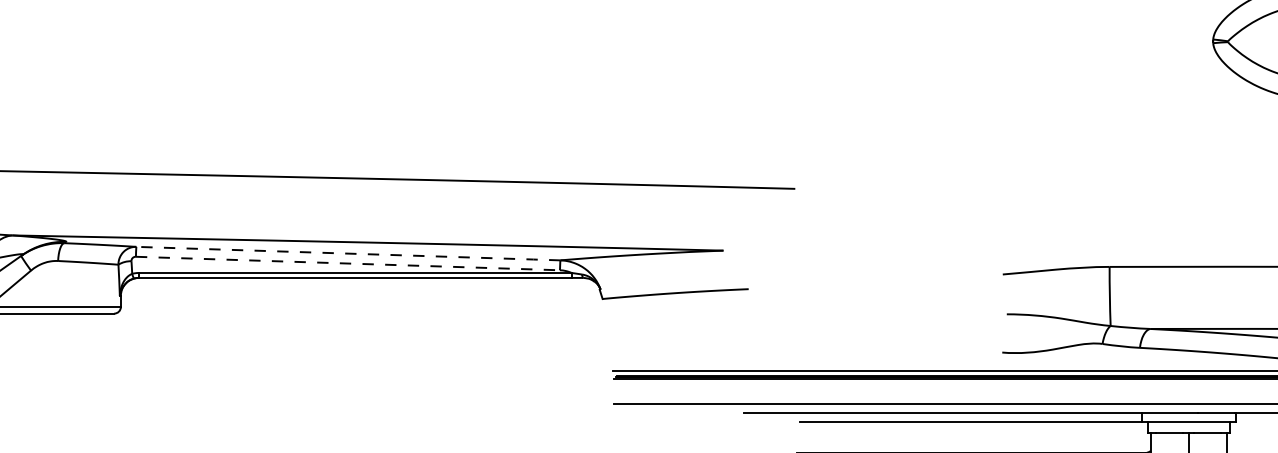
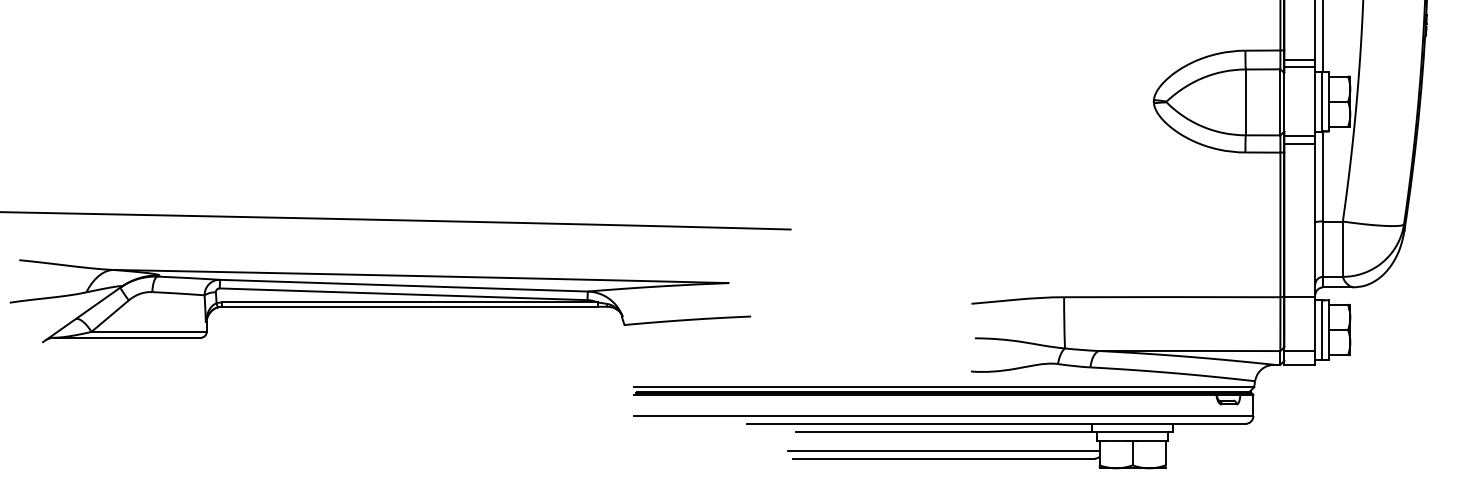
line: (348, 253) -> (404, 285), dashed -> solid
line: (347, 263) -> (403, 294), dashed -> solid
line: (970, 443) -> (943, 450), added

